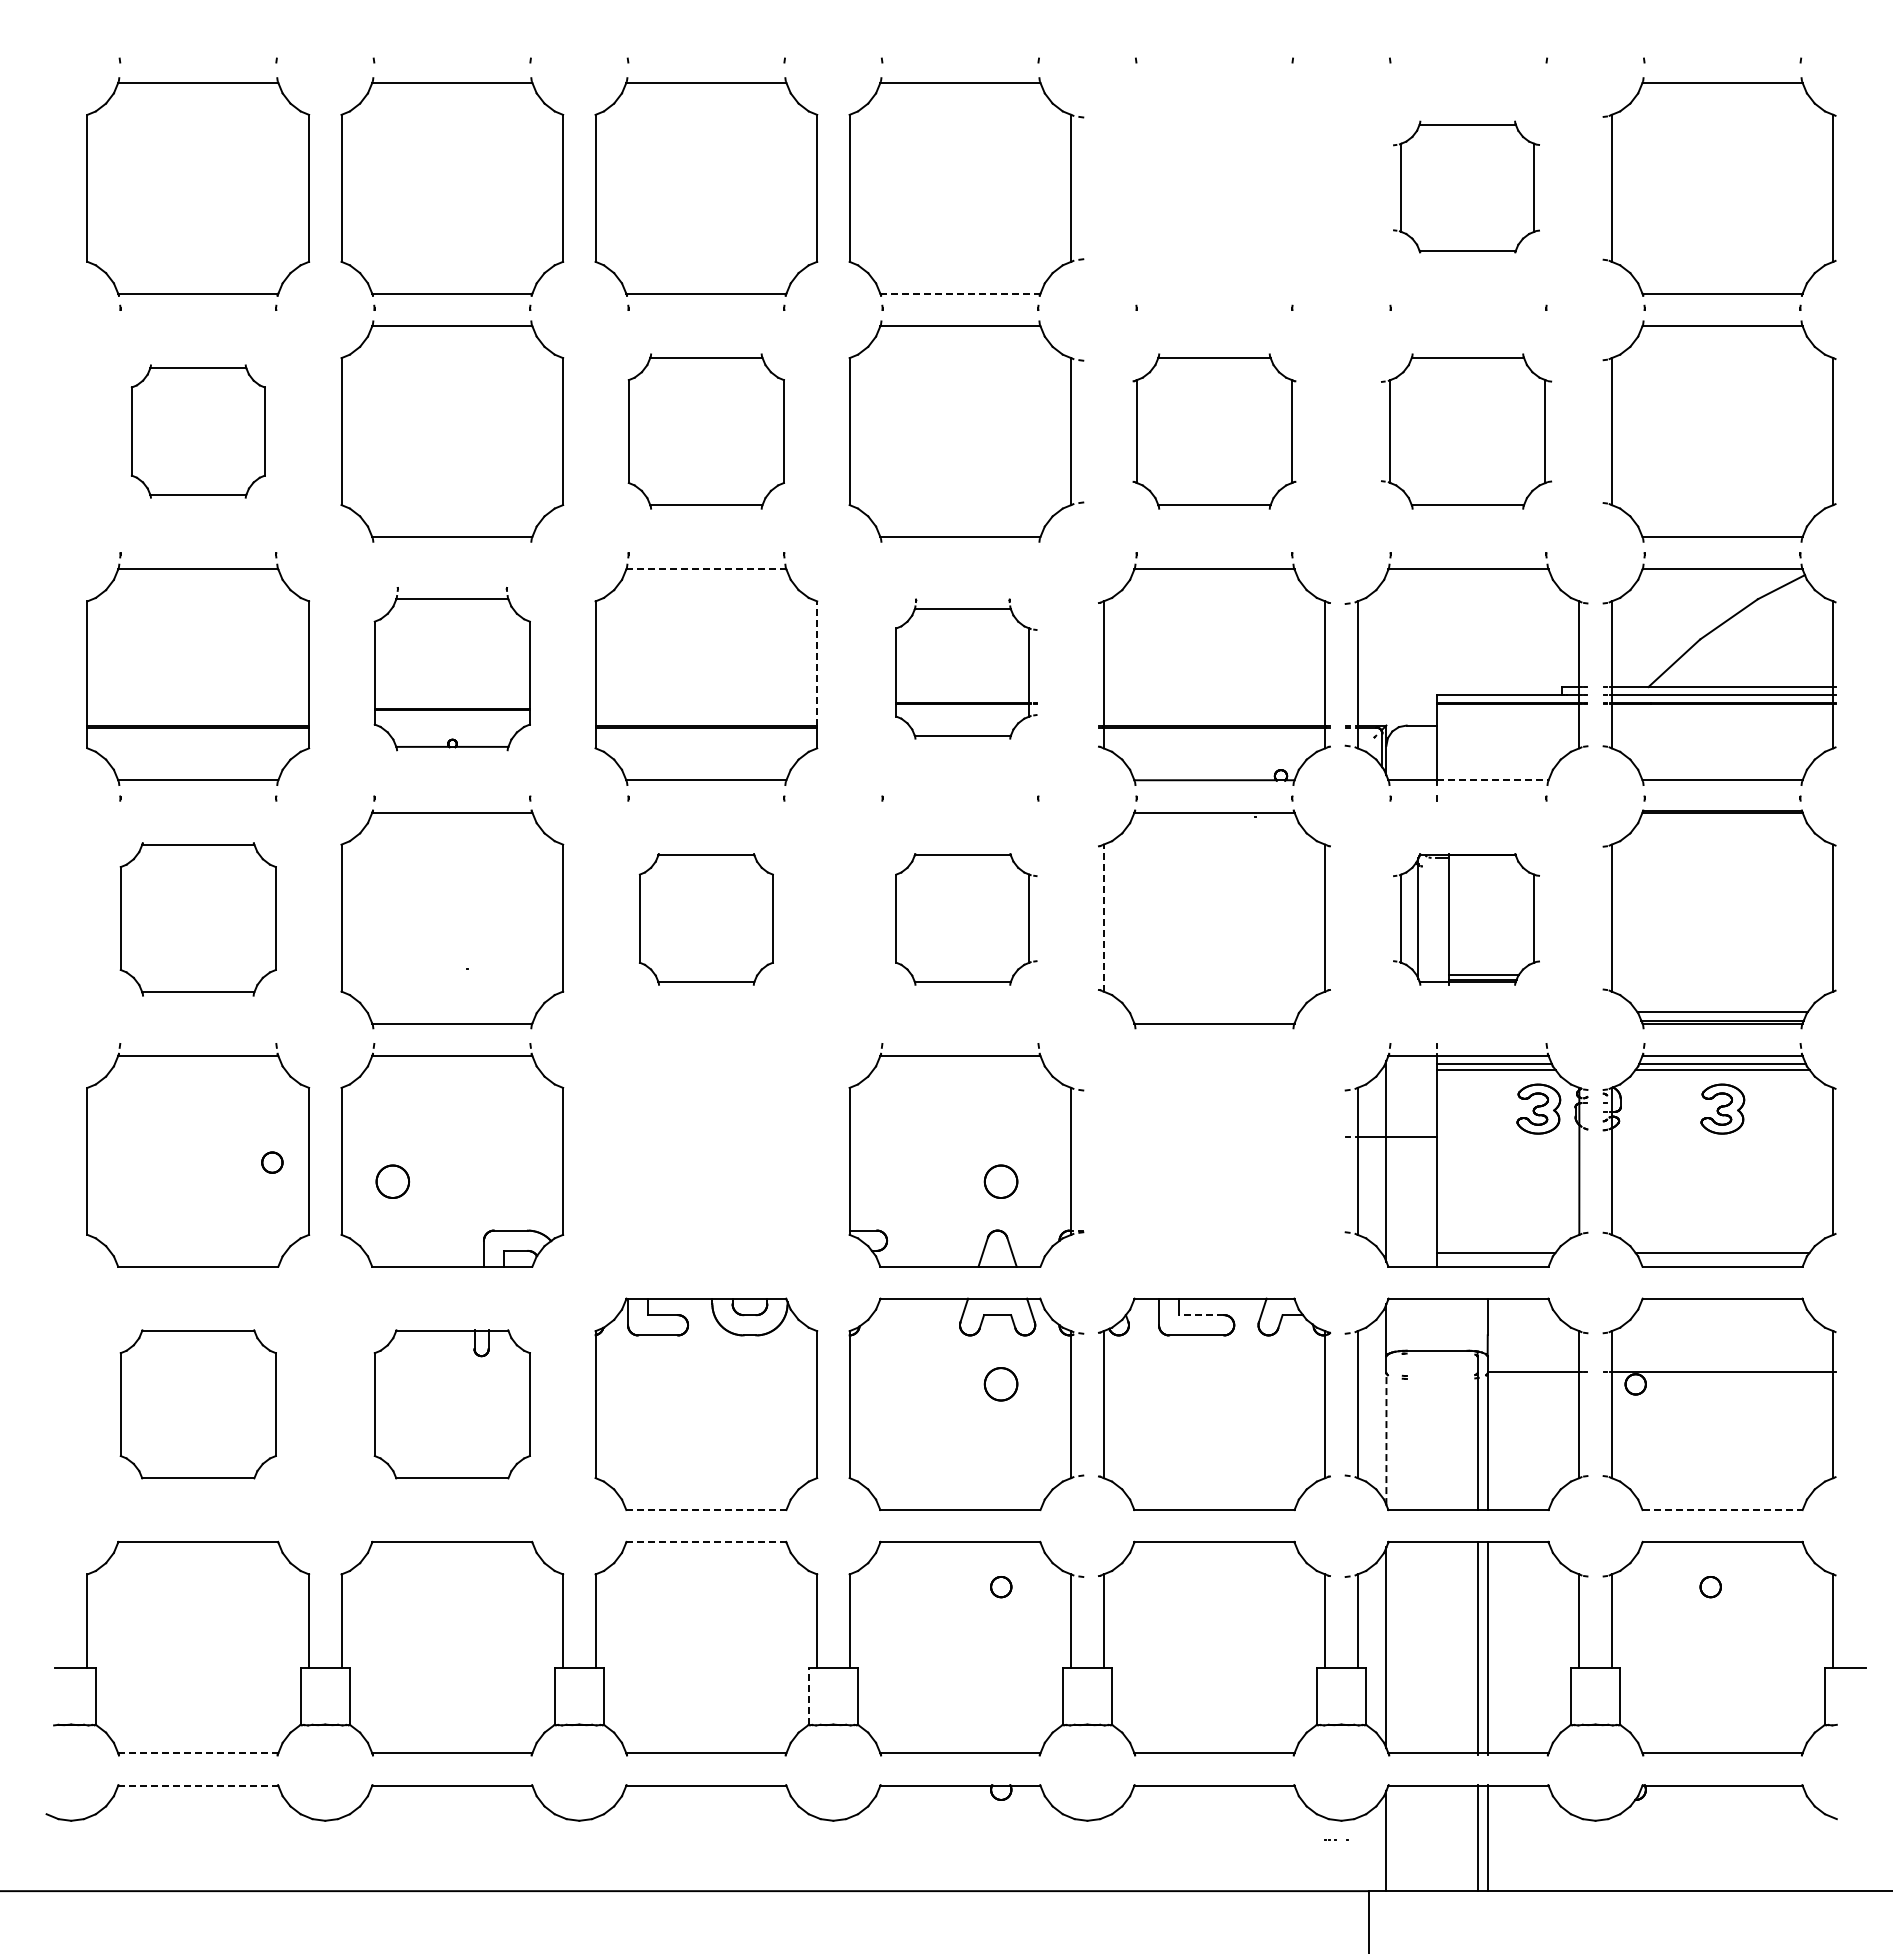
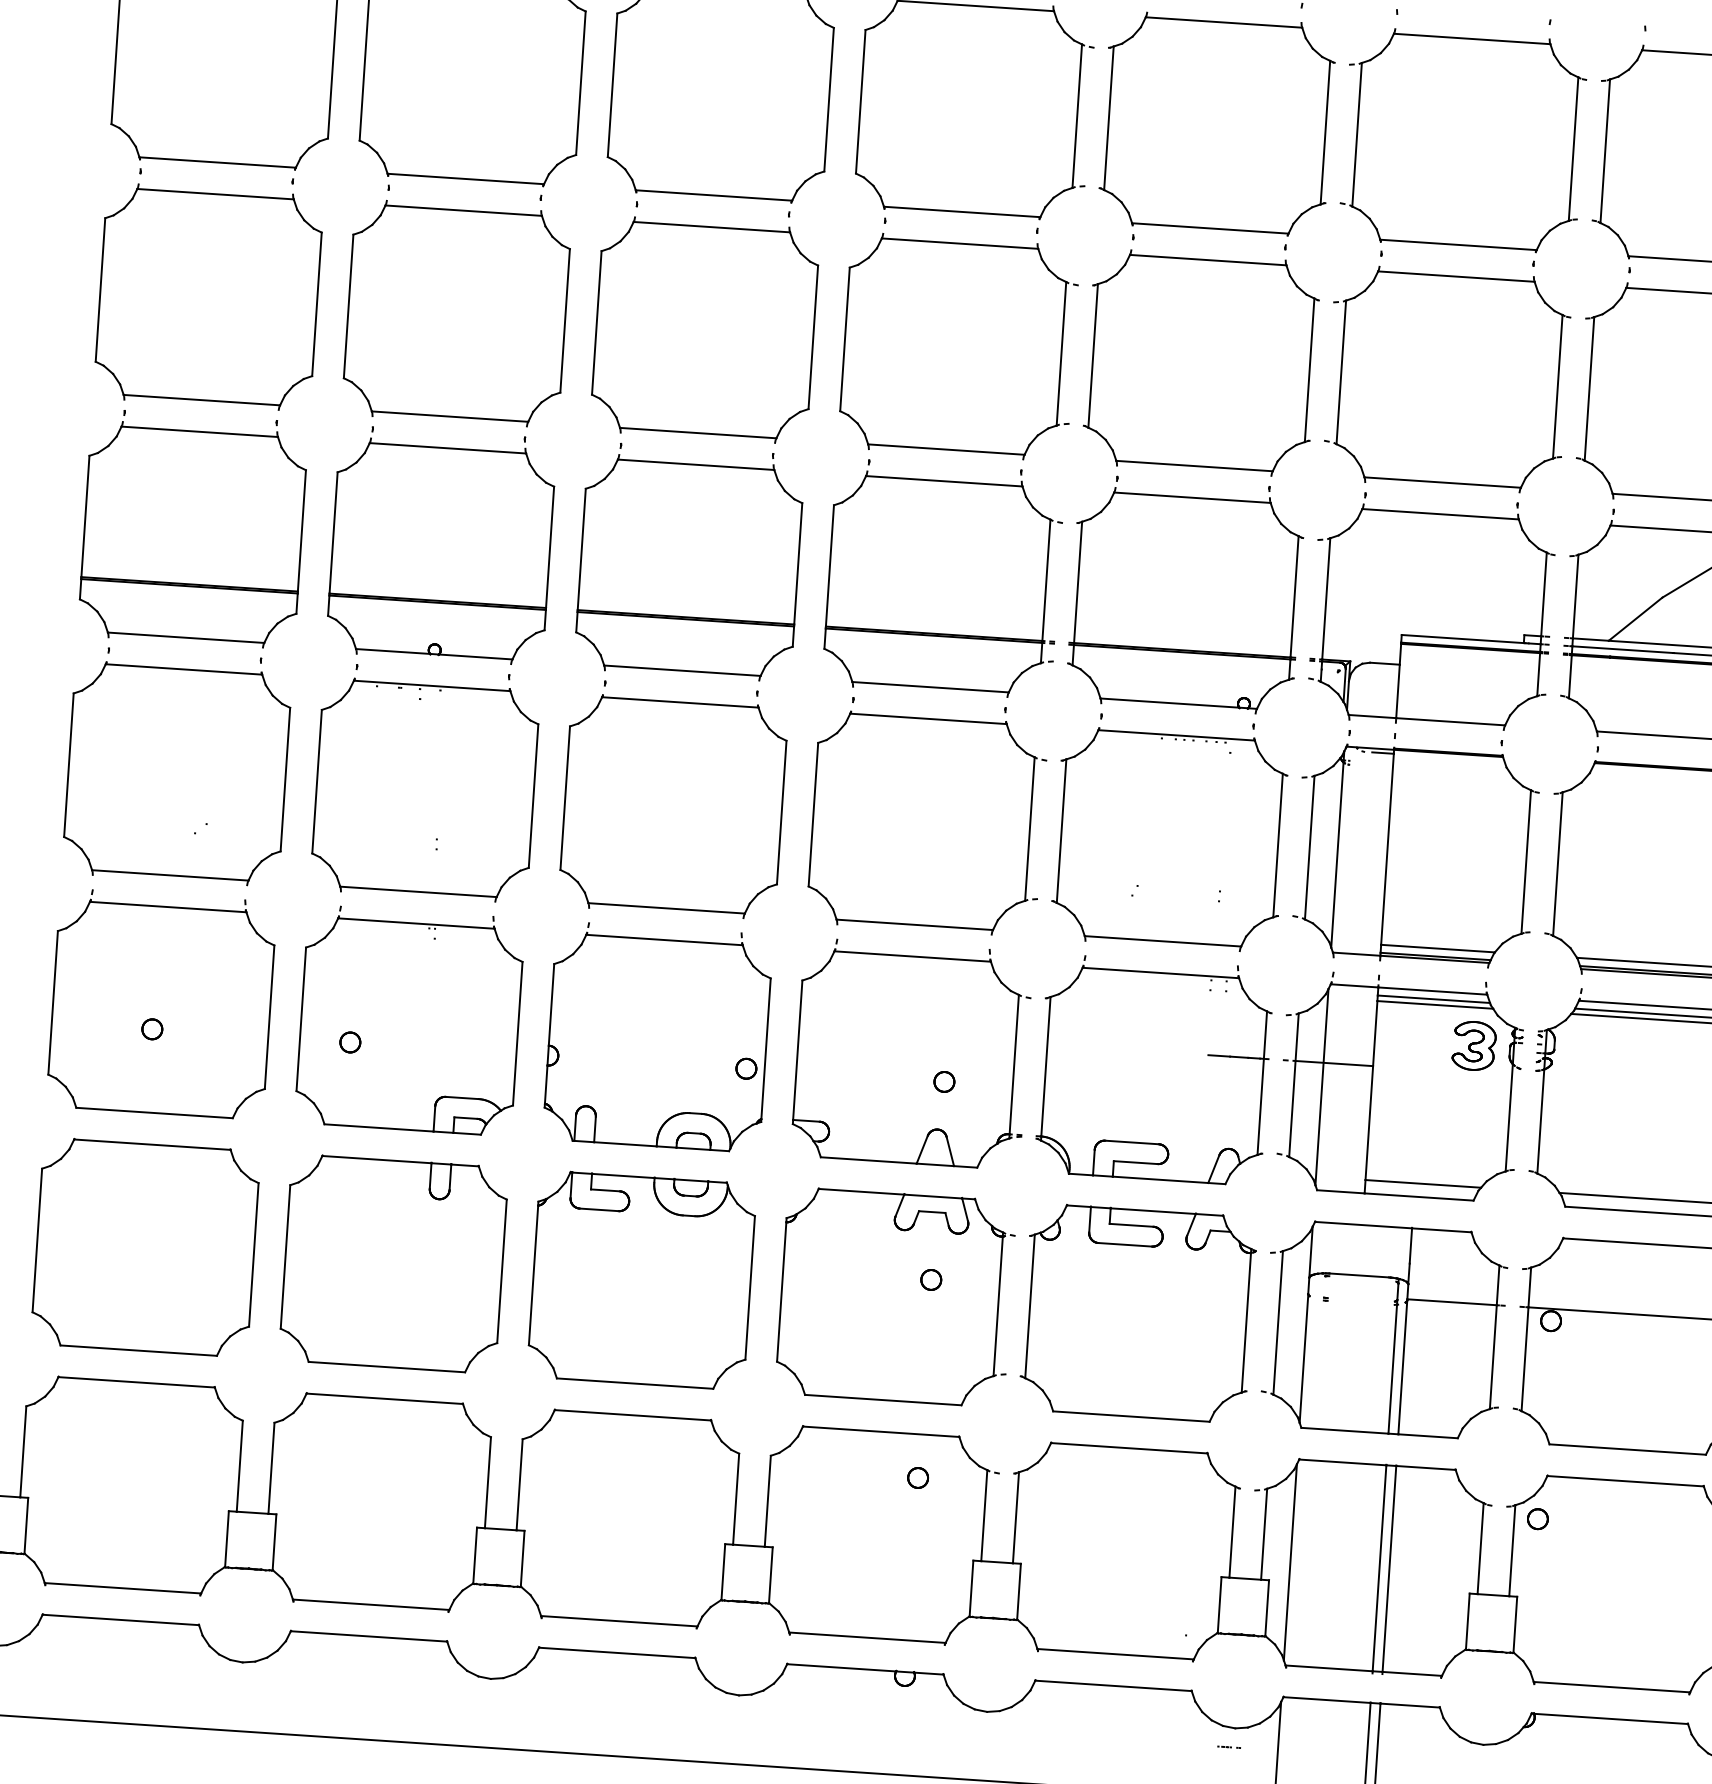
part: (1214, 186) -> (1217, 123), added
part: (1466, 186) -> (1463, 140), size x1.67
line: (960, 293) -> (962, 211), dashed -> solid
part: (198, 431) -> (208, 297), size x1.67
part: (706, 431) -> (705, 330), size x1.43
part: (1214, 431) -> (1201, 363), size x1.43
part: (1466, 431) -> (1447, 379), size x1.43
line: (706, 569) -> (696, 464), dashed -> solid
line: (817, 662) -> (798, 562), dashed -> solid
part: (452, 668) -> (441, 545), size x1.43
part: (966, 668) -> (943, 578), size x1.67
line: (1492, 780) -> (1450, 721), dashed -> solid
line: (1103, 917) -> (1061, 830), dashed -> solid
part: (198, 919) -> (177, 773), size x1.43
part: (706, 919) -> (673, 806), size x1.67
part: (966, 919) -> (927, 823), size x1.67
part: (1466, 919) -> (1415, 856), size x1.67
part: (1722, 1108) -> (1653, 1057), removed
part: (706, 1155) -> (658, 1037), added
part: (1214, 1155) -> (1154, 1070), added
part: (272, 1162) -> (152, 1029), moved
part: (393, 1181) -> (350, 1042), size x0.62
part: (1001, 1181) -> (944, 1081), size x0.62
line: (1201, 1315) -> (1131, 1225), dashed -> solid
part: (1001, 1384) -> (931, 1280), size x0.62
part: (198, 1404) -> (145, 1247), size x1.43
part: (452, 1404) -> (393, 1264), size x1.43
line: (1386, 1439) -> (1304, 1358), dashed -> solid
line: (706, 1510) -> (635, 1384), dashed -> solid
line: (1723, 1510) -> (1628, 1450), dashed -> solid
line: (706, 1542) -> (633, 1415), dashed -> solid
part: (1710, 1587) -> (1537, 1519), moved
line: (809, 1696) -> (723, 1572), dashed -> solid
line: (198, 1753) -> (123, 1588), dashed -> solid
line: (198, 1785) -> (121, 1619), dashed -> solid

